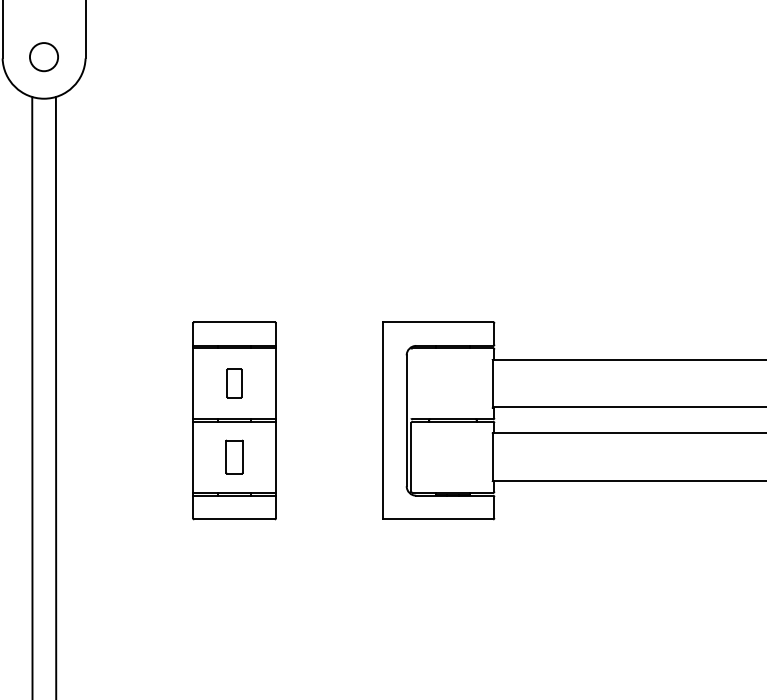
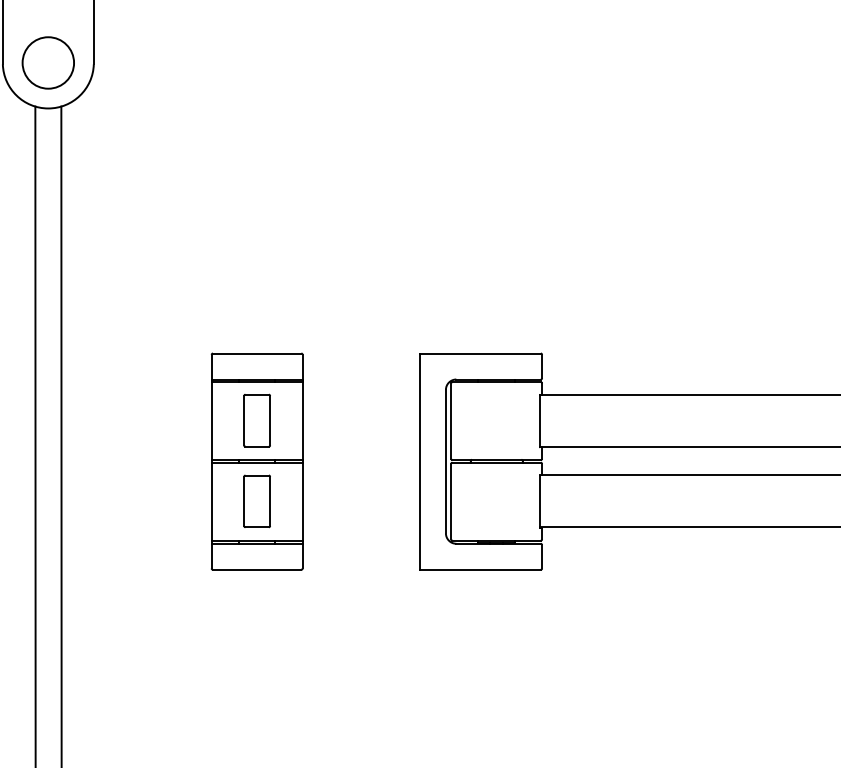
circle: (43, 56) -> (47, 62), size x1.67
part: (234, 383) -> (257, 420), size x1.67
line: (411, 383) -> (451, 420), added
part: (234, 456) -> (257, 500), size x1.43

